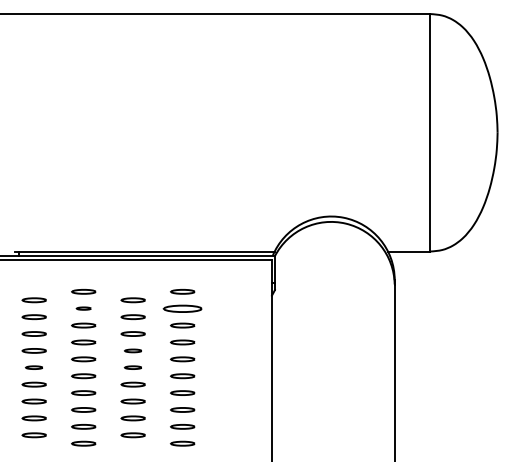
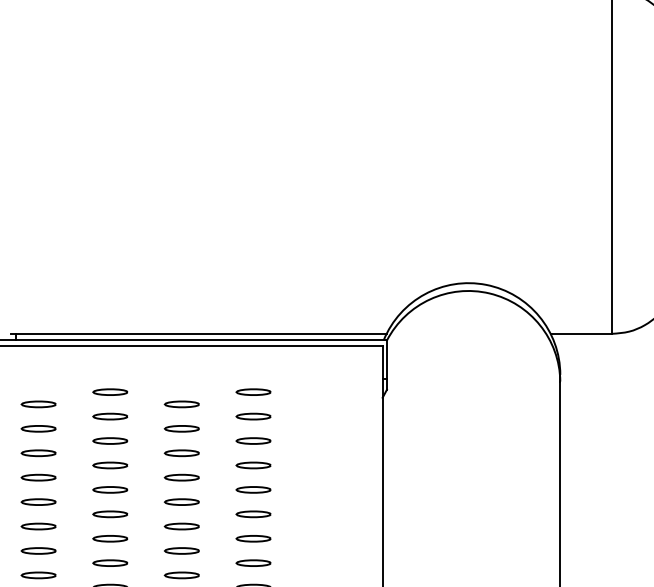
part: (83, 308) -> (109, 416), size x1.67
part: (182, 308) -> (253, 416), size x0.62
part: (132, 350) -> (180, 477), size x1.43
part: (33, 367) -> (37, 501), size x1.43
part: (132, 367) -> (180, 501), size x1.43

